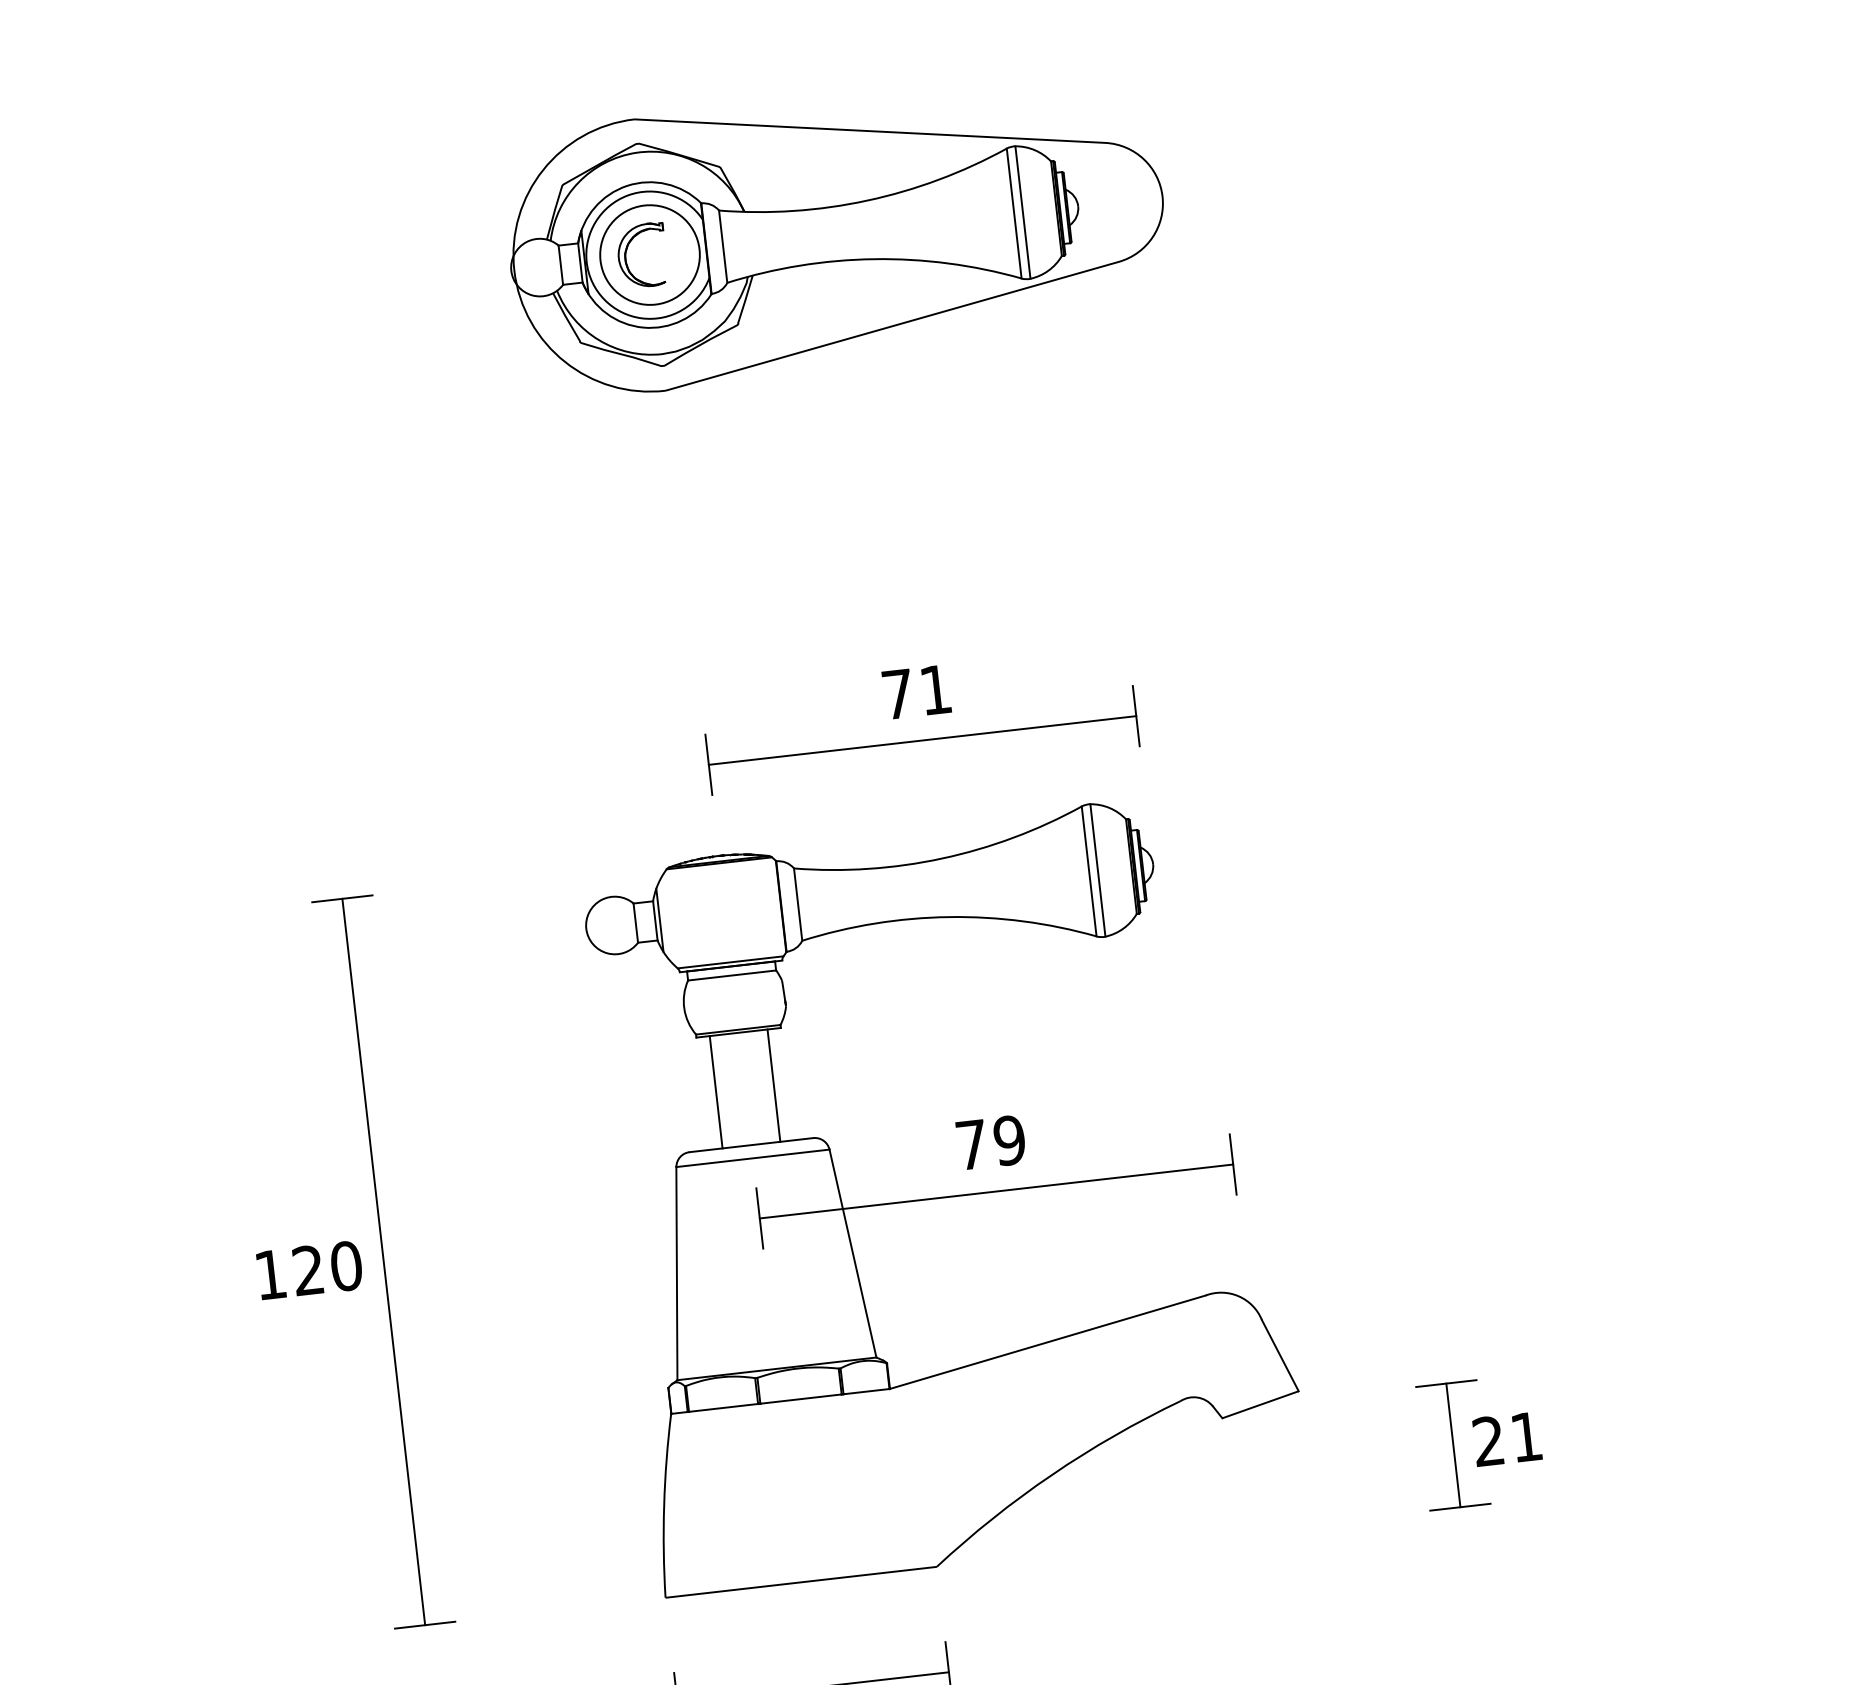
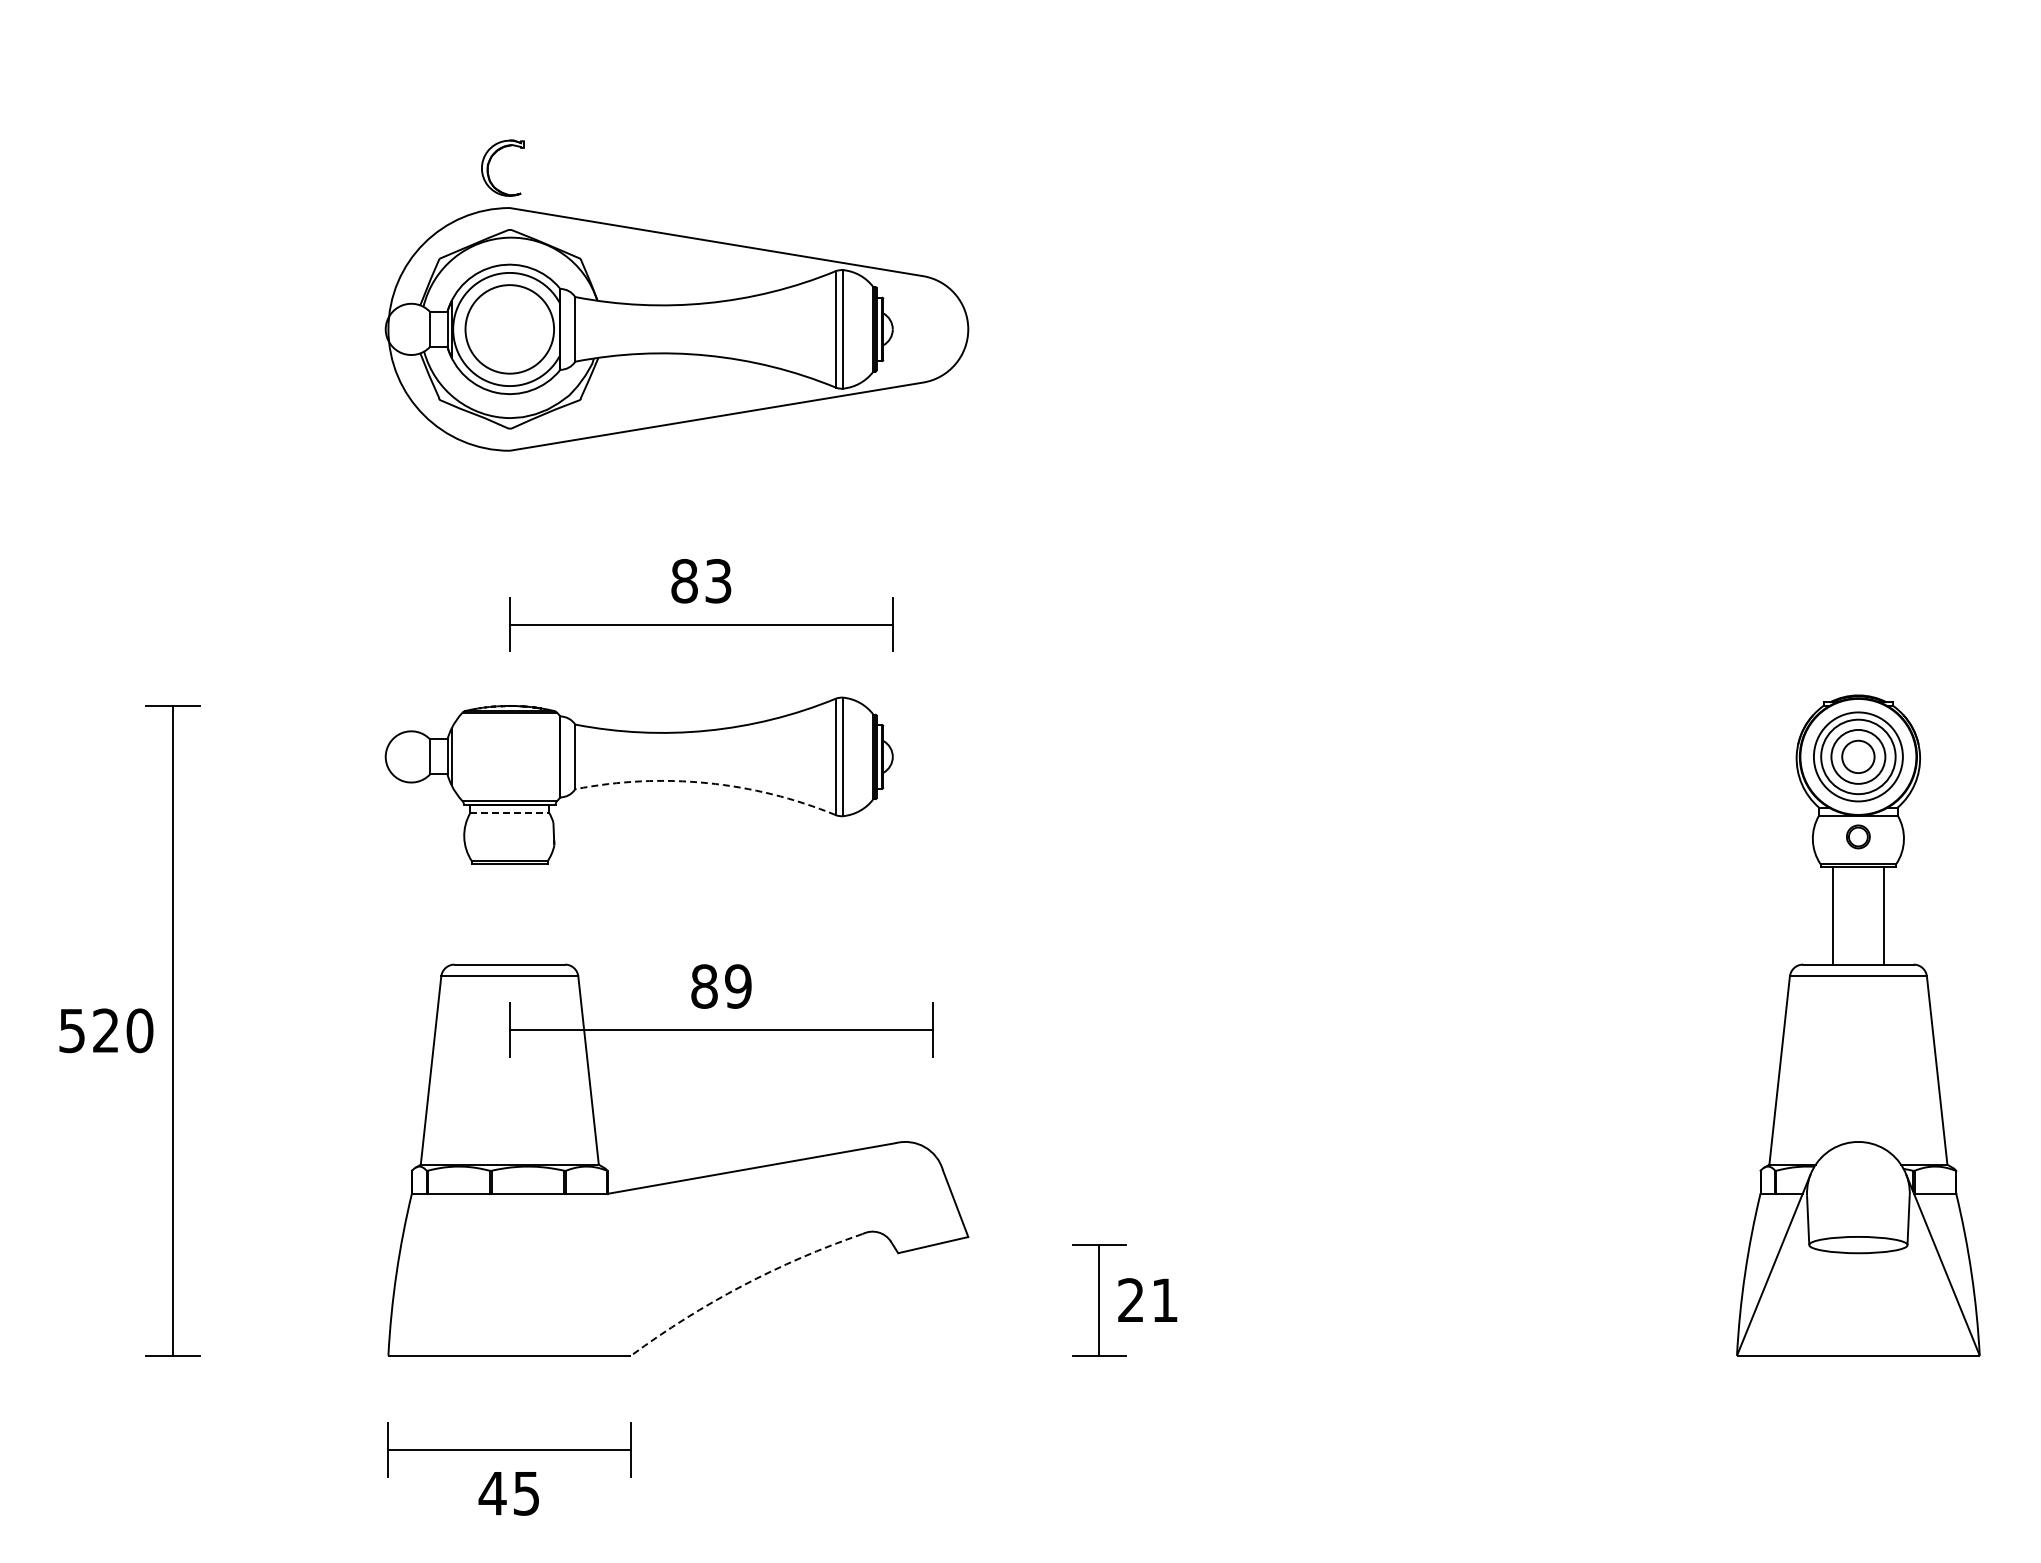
part: (836, 233) -> (676, 329), moved
text: (916, 691) -> (701, 580), 71 -> 83
arc: (949, 917) -> (707, 783), solid -> dashed
line: (732, 974) -> (510, 812), solid -> dashed
line: (773, 1085) -> (535, 914), removed
line: (715, 1092) -> (483, 914), removed
text: (971, 1144) -> (704, 986), 79 -> 89
text: (269, 1275) -> (71, 1031), 120 -> 520
arc: (1052, 1475) -> (742, 1286), solid -> dashed

